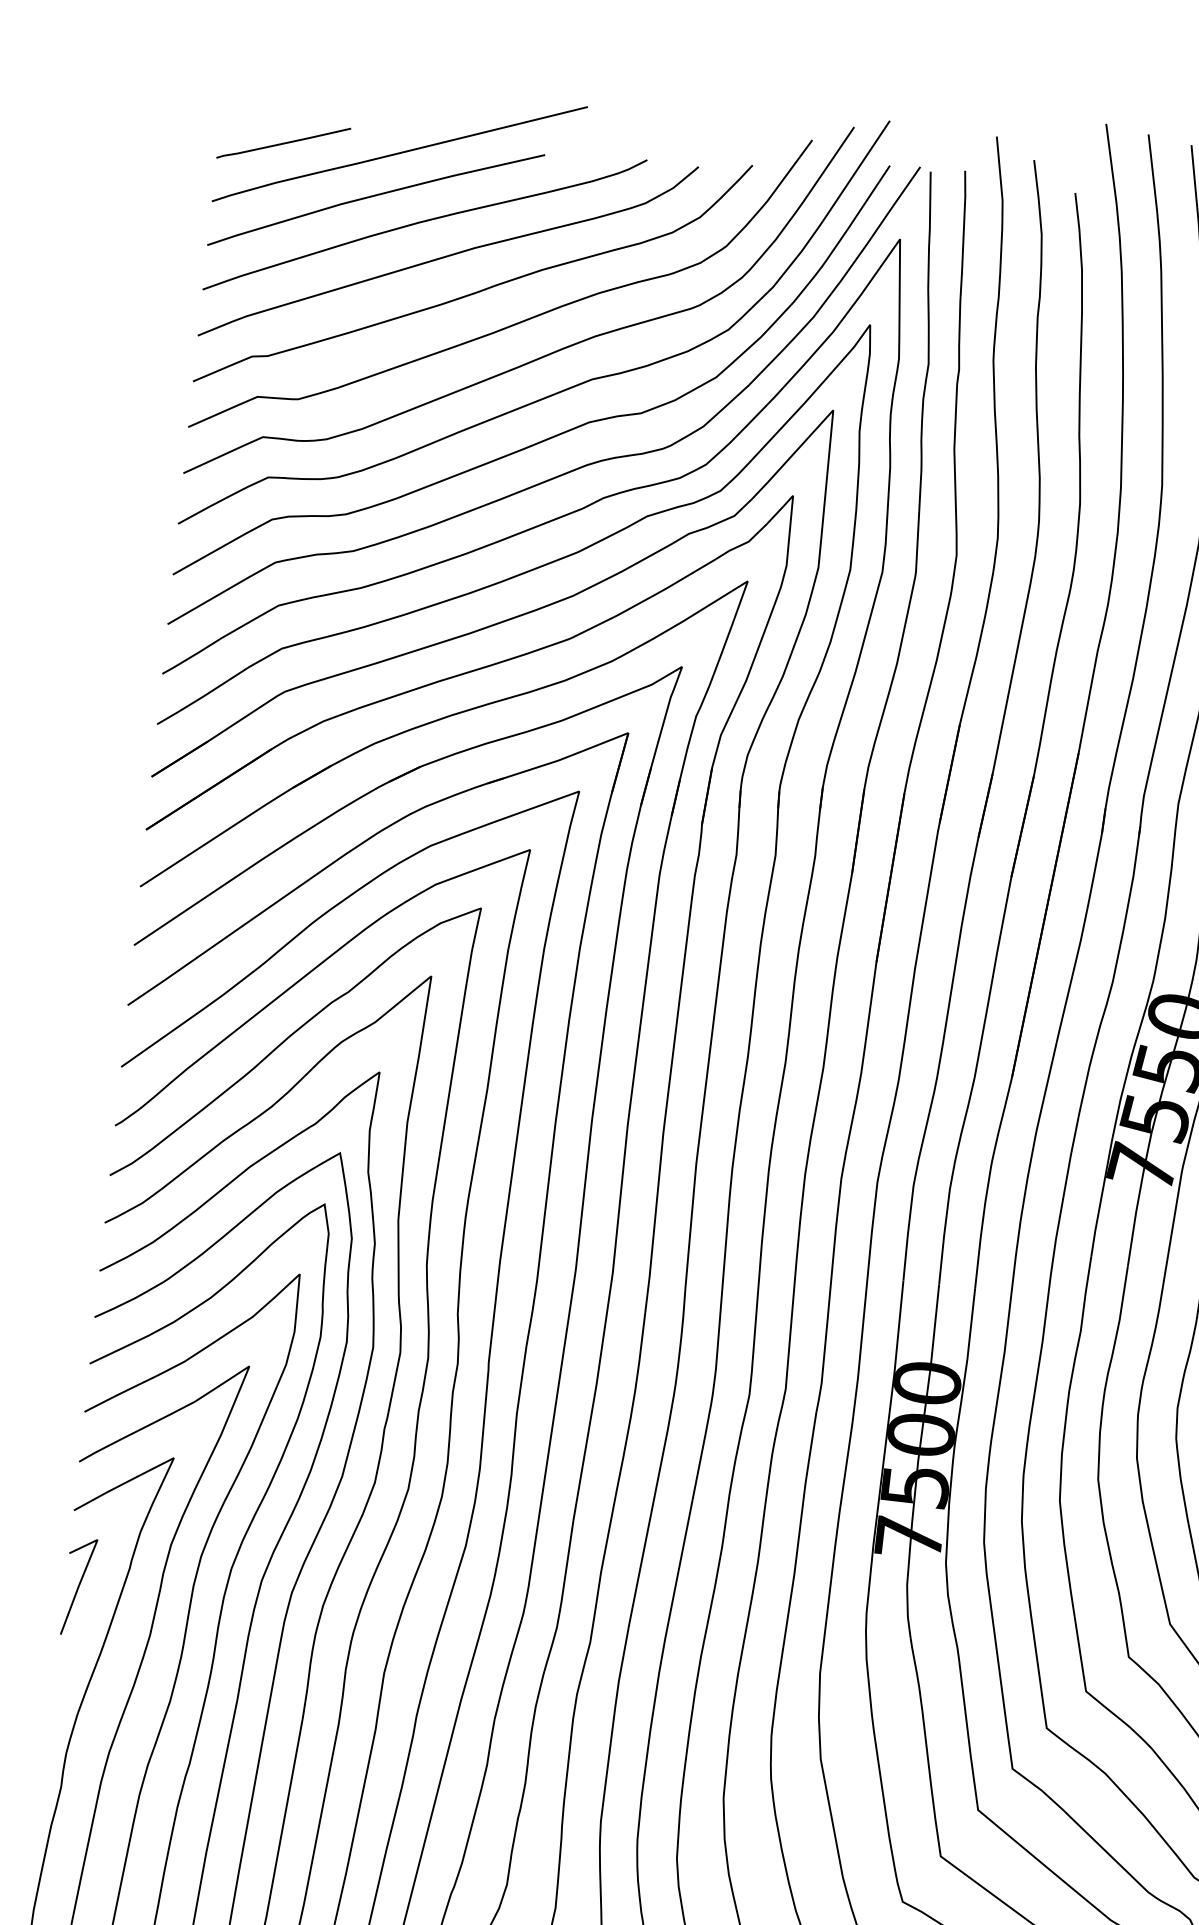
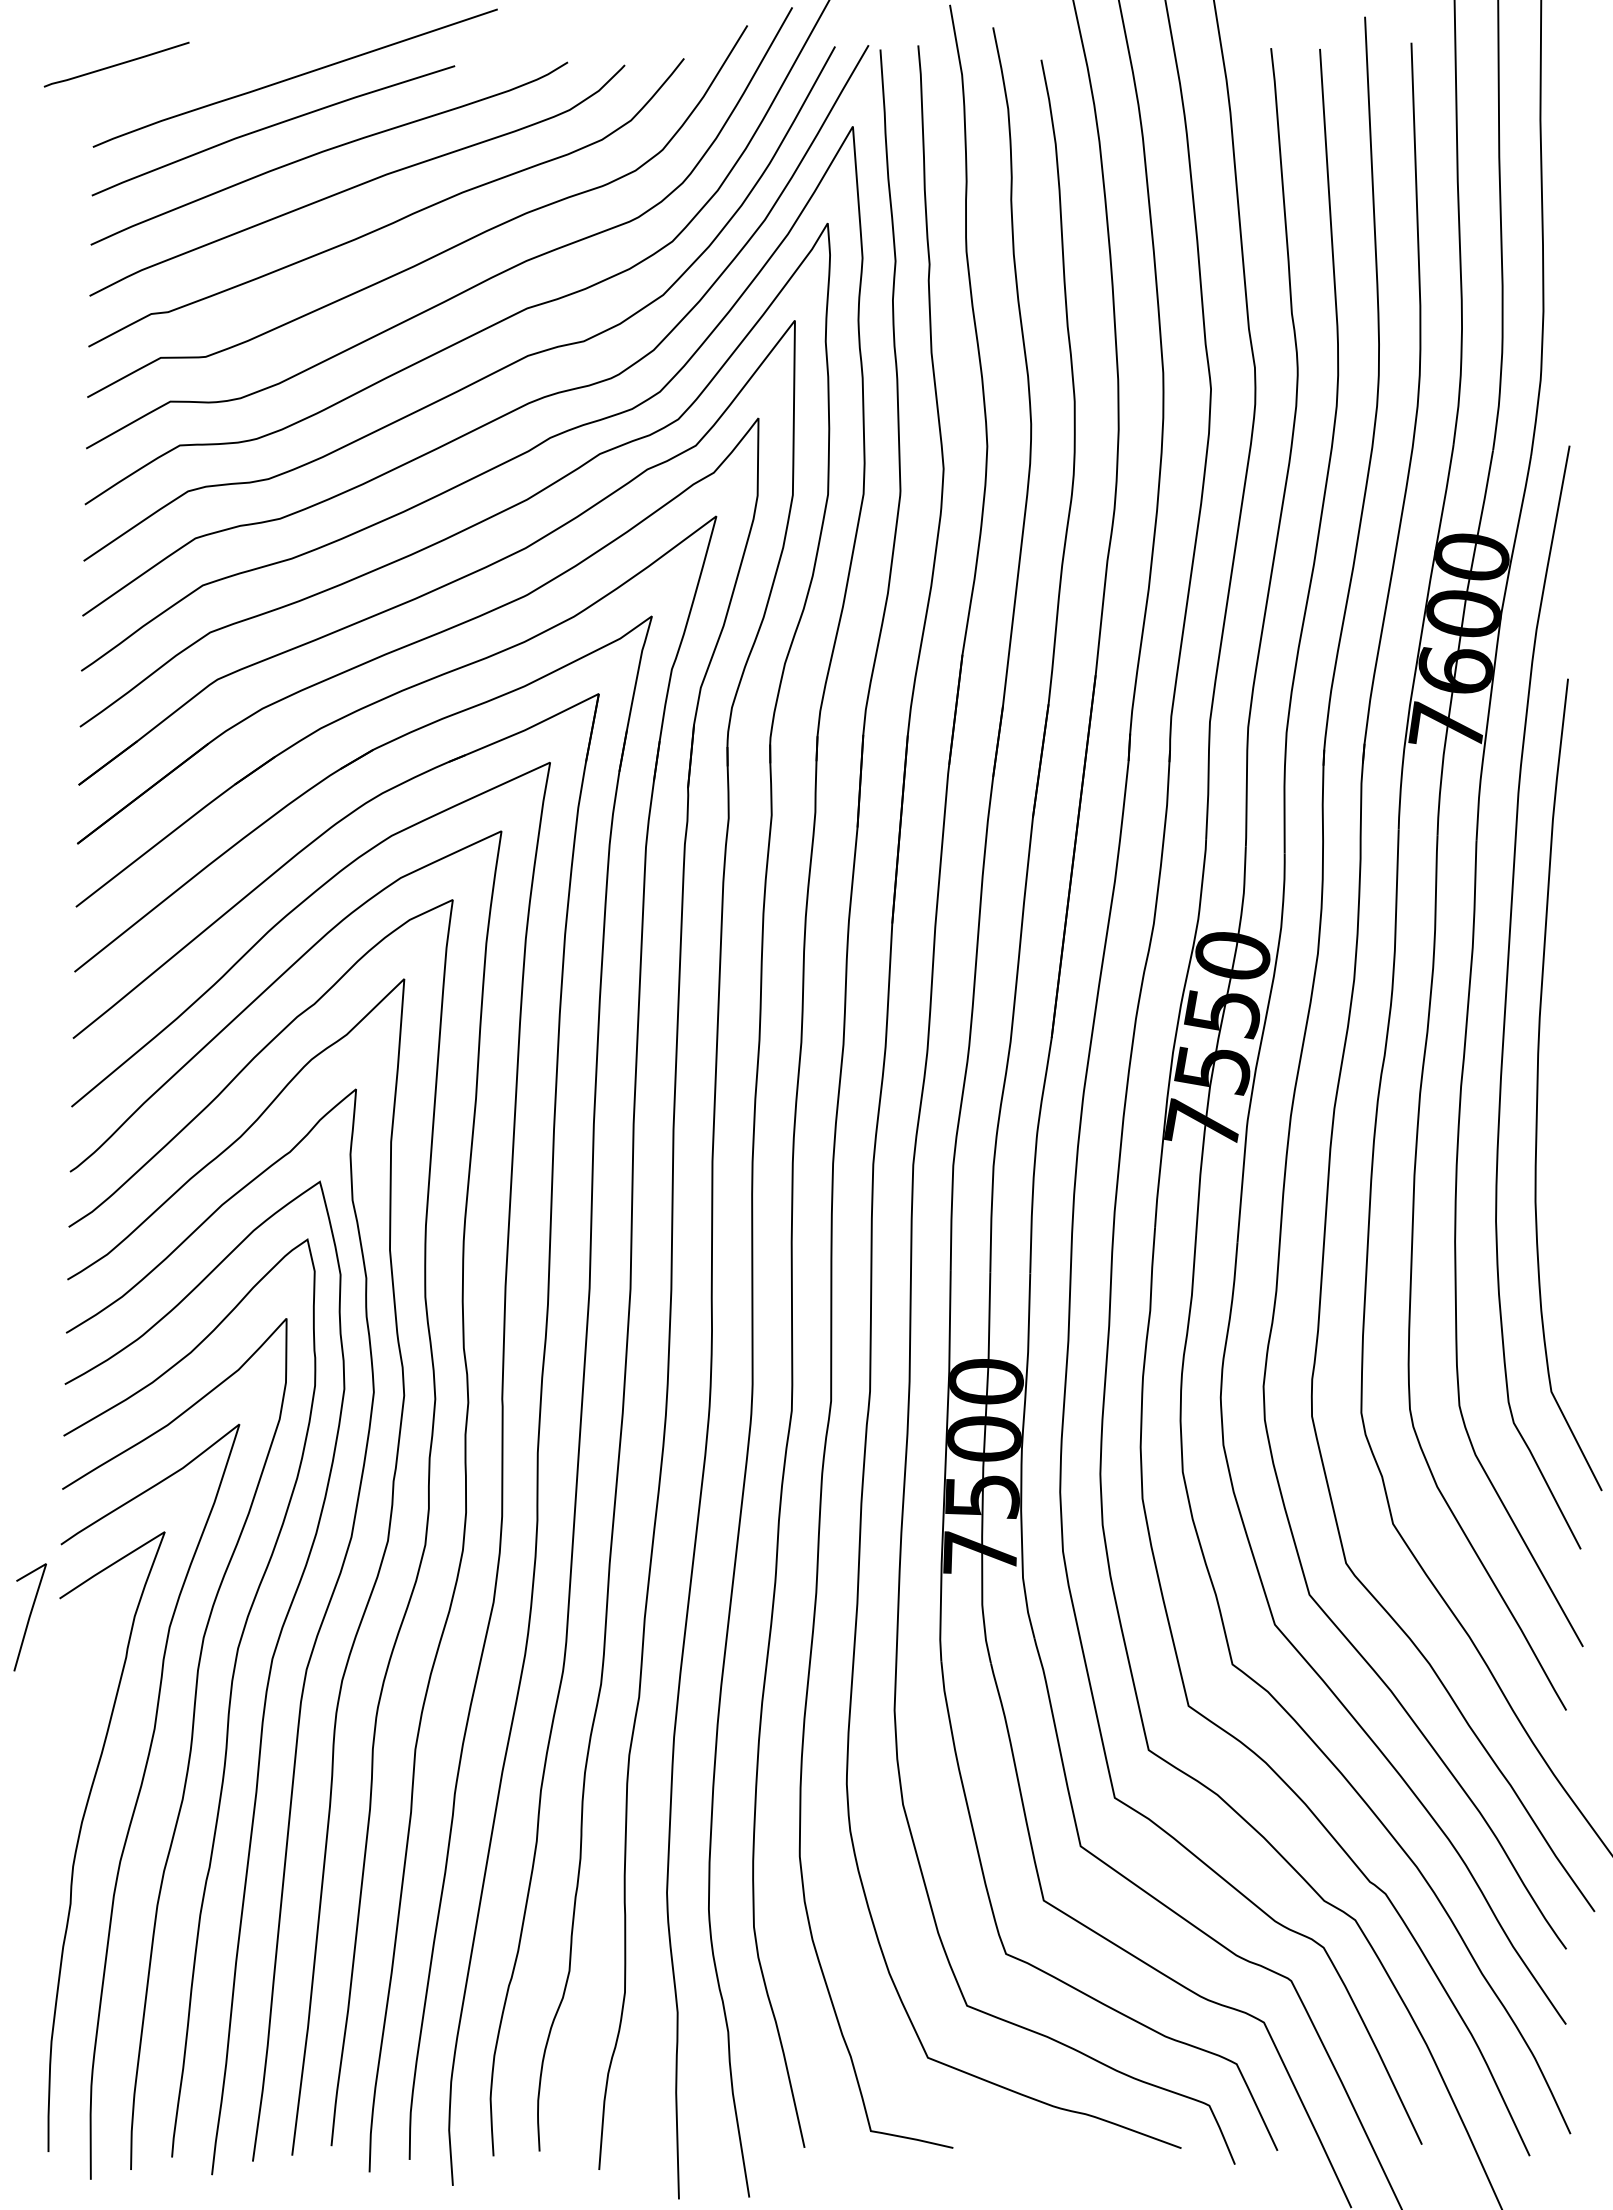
line: (283, 143) -> (116, 64), moved
line: (78, 1587) -> (29, 1617), moved

